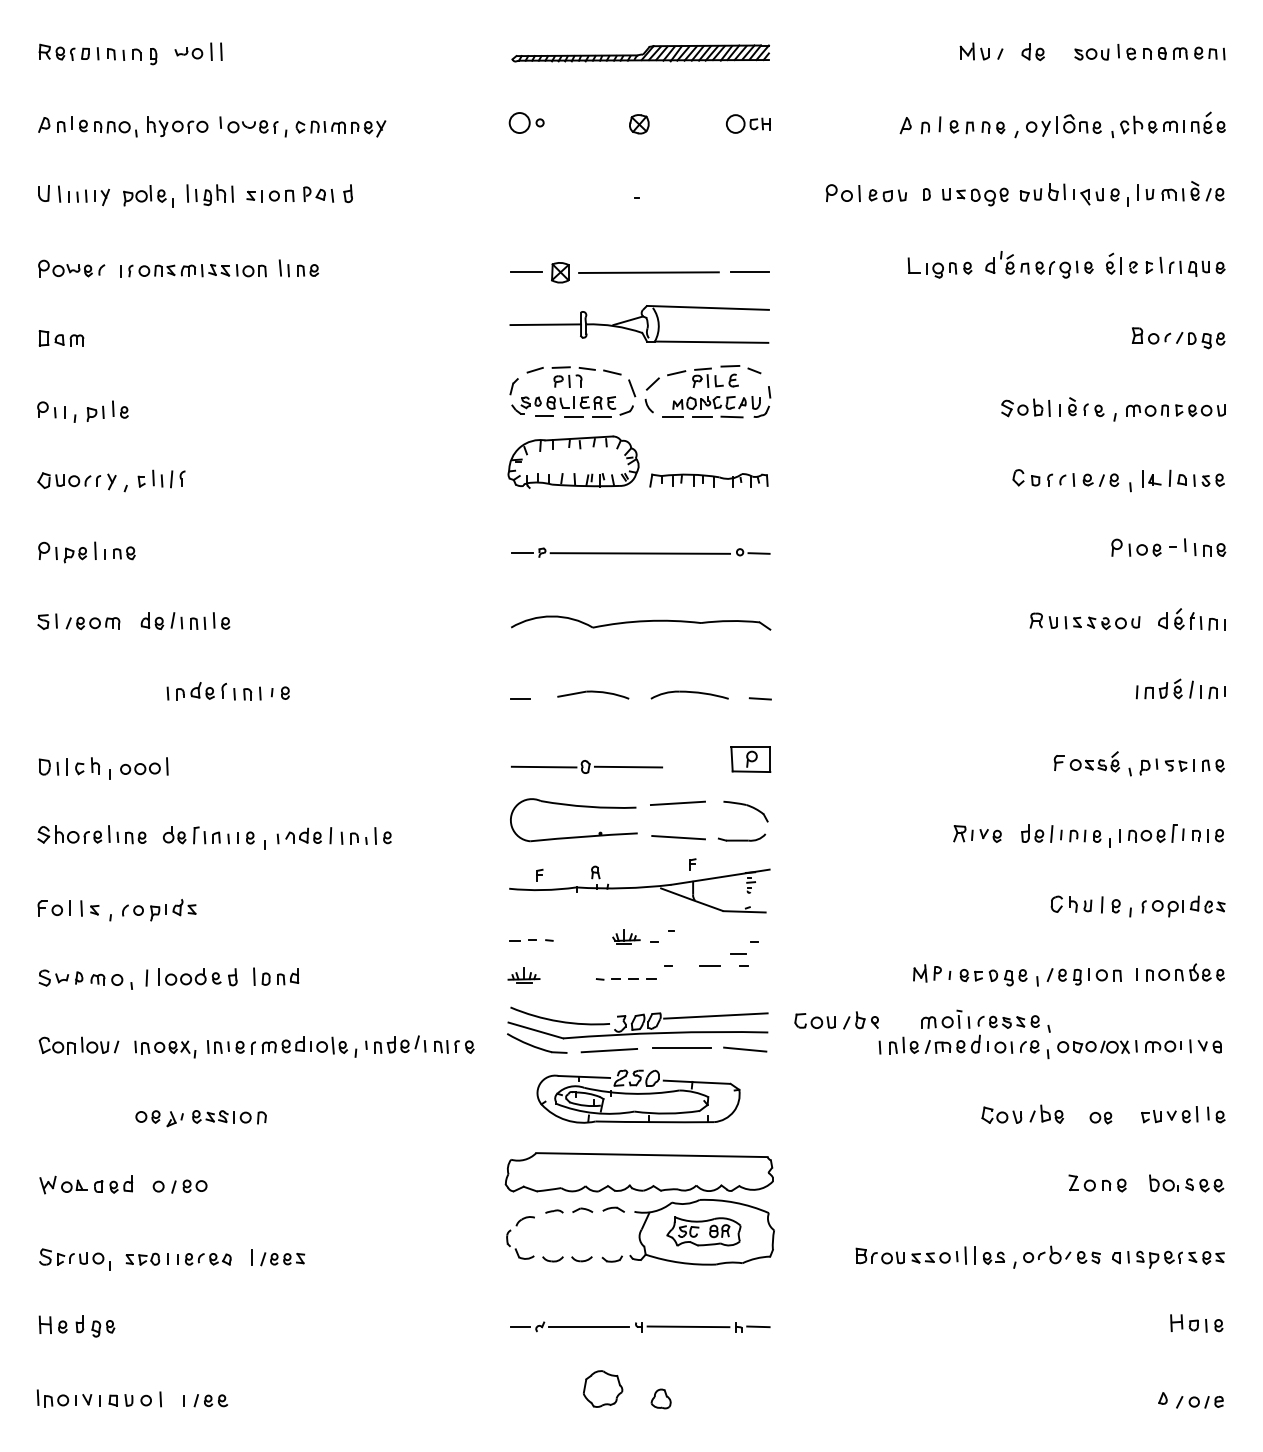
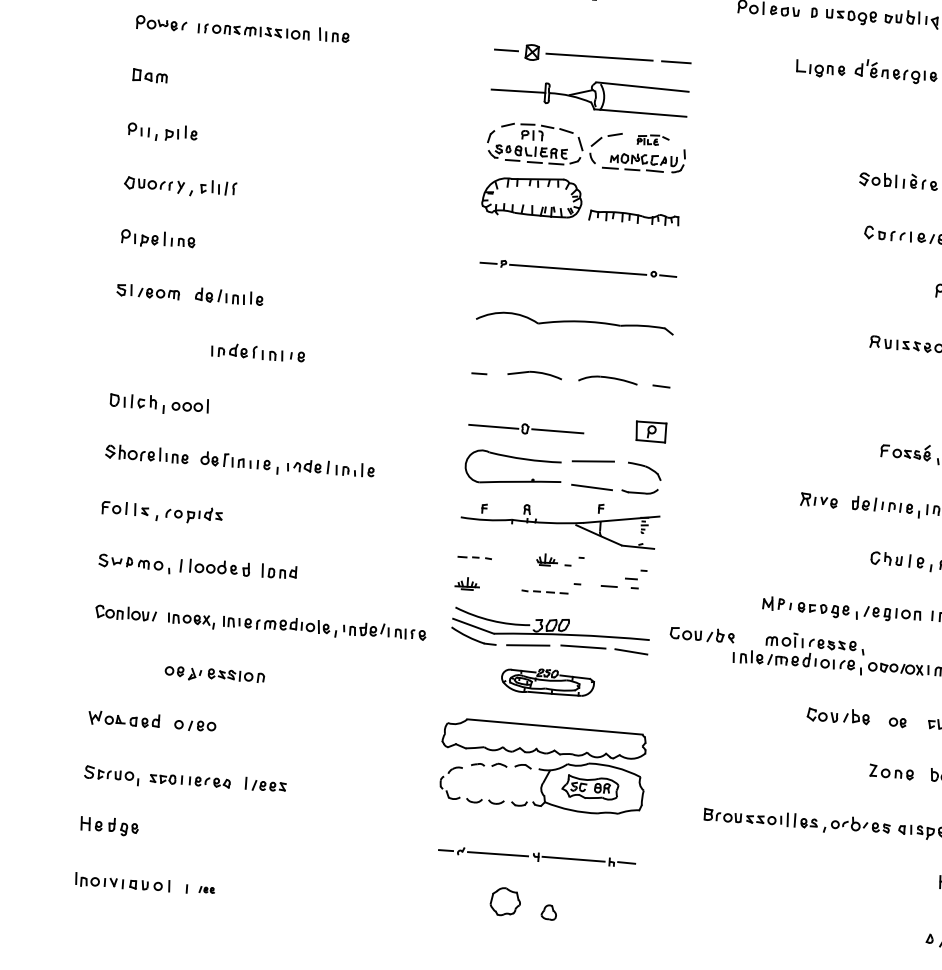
part: (726, 376) -> (652, 140), size x0.6
line: (715, 1015) -> (610, 624), removed
part: (638, 1096) -> (547, 681), size x0.6
part: (210, 1400) -> (206, 889), size x0.6

